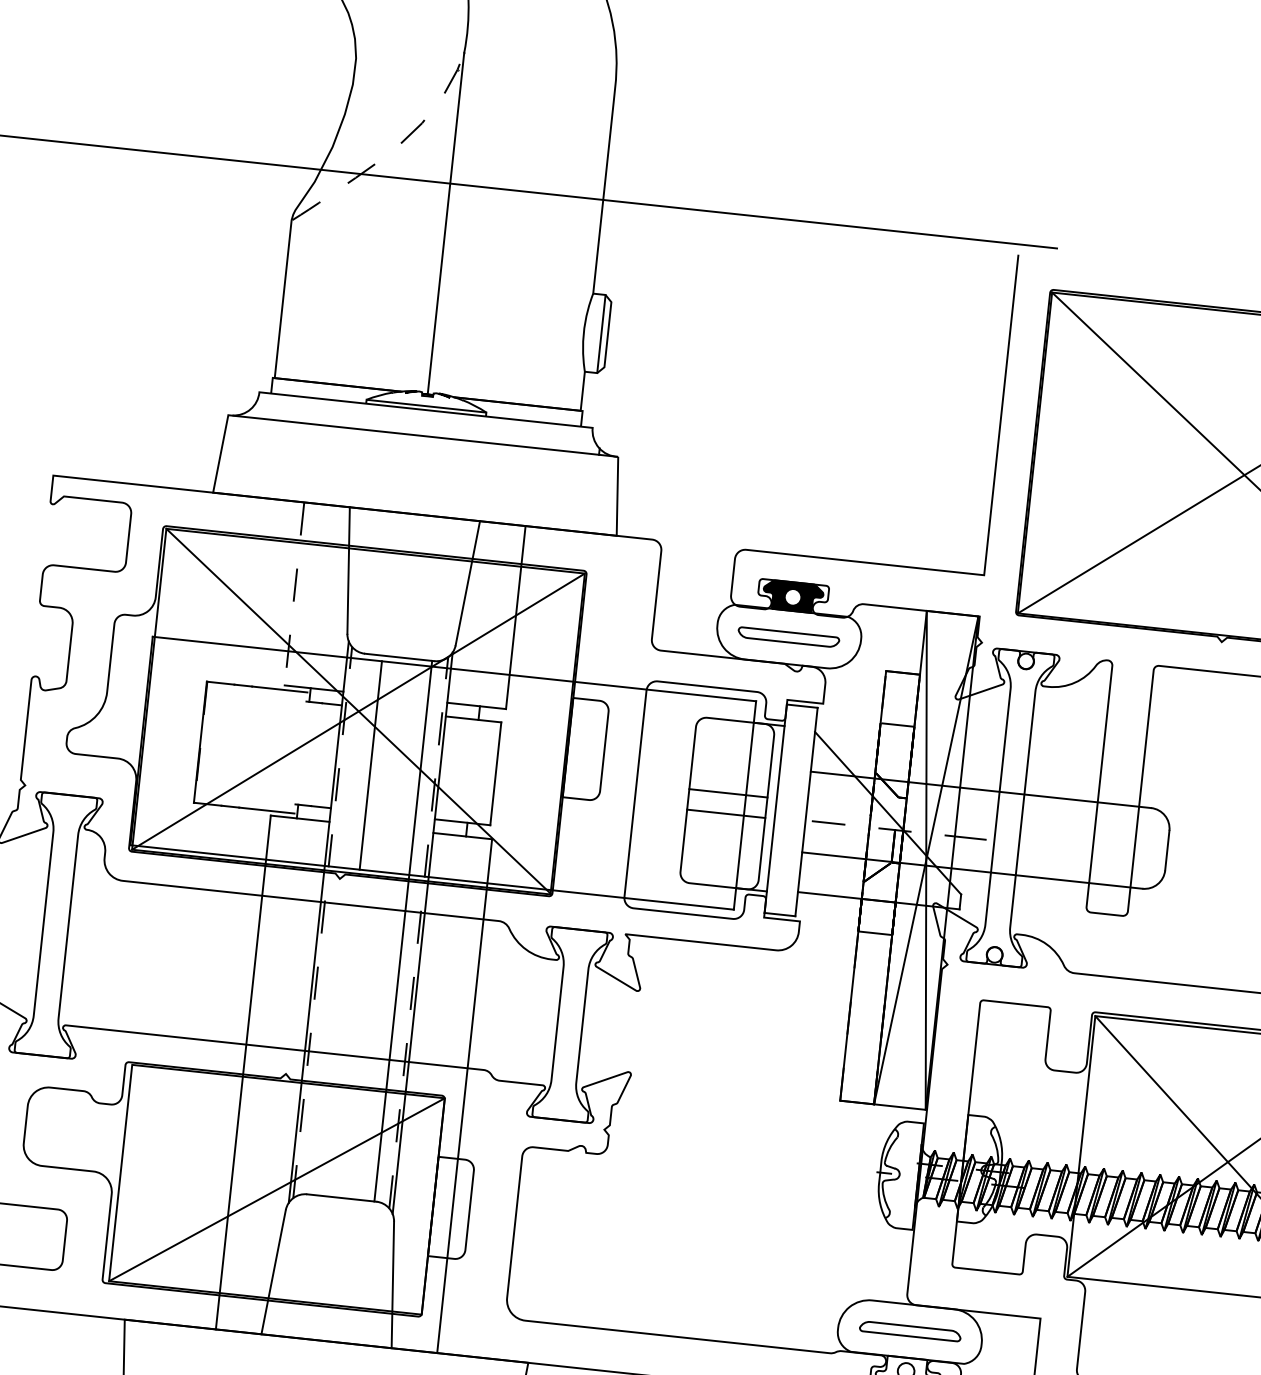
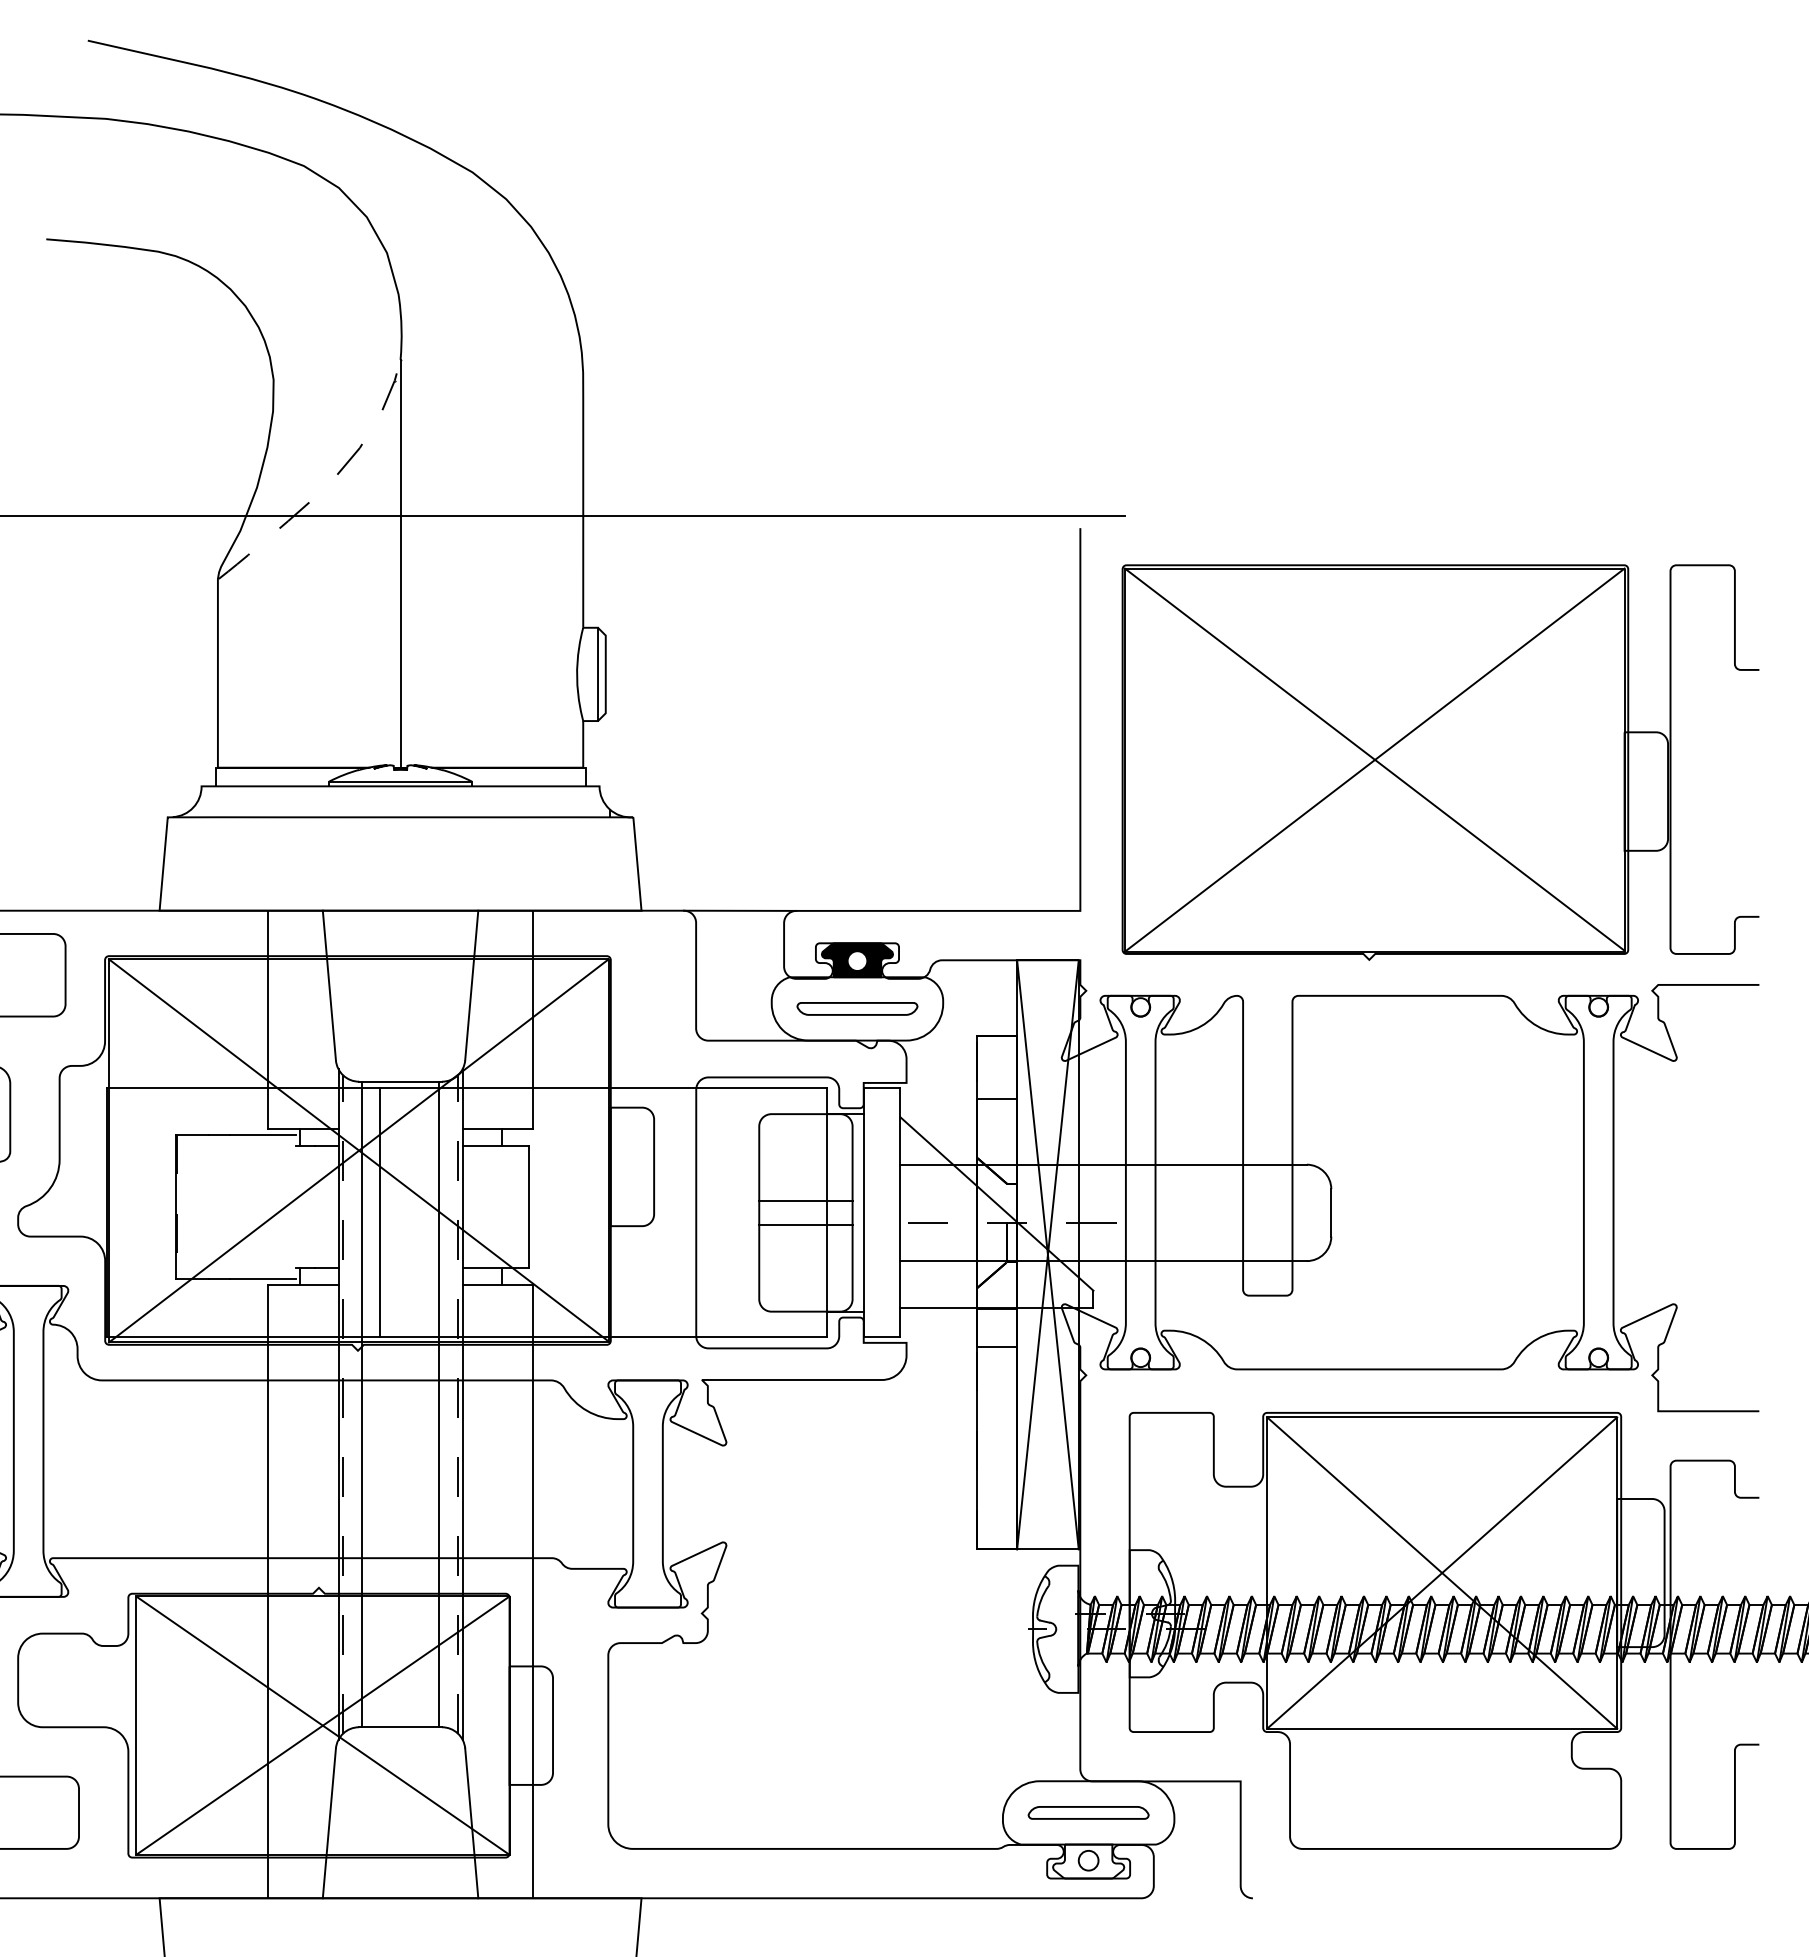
line: (698, 544) -> (739, 910), added
line: (294, 594) -> (268, 1020), dashed -> solid
line: (338, 924) -> (361, 1404), added
line: (276, 1189) -> (322, 1725), added

